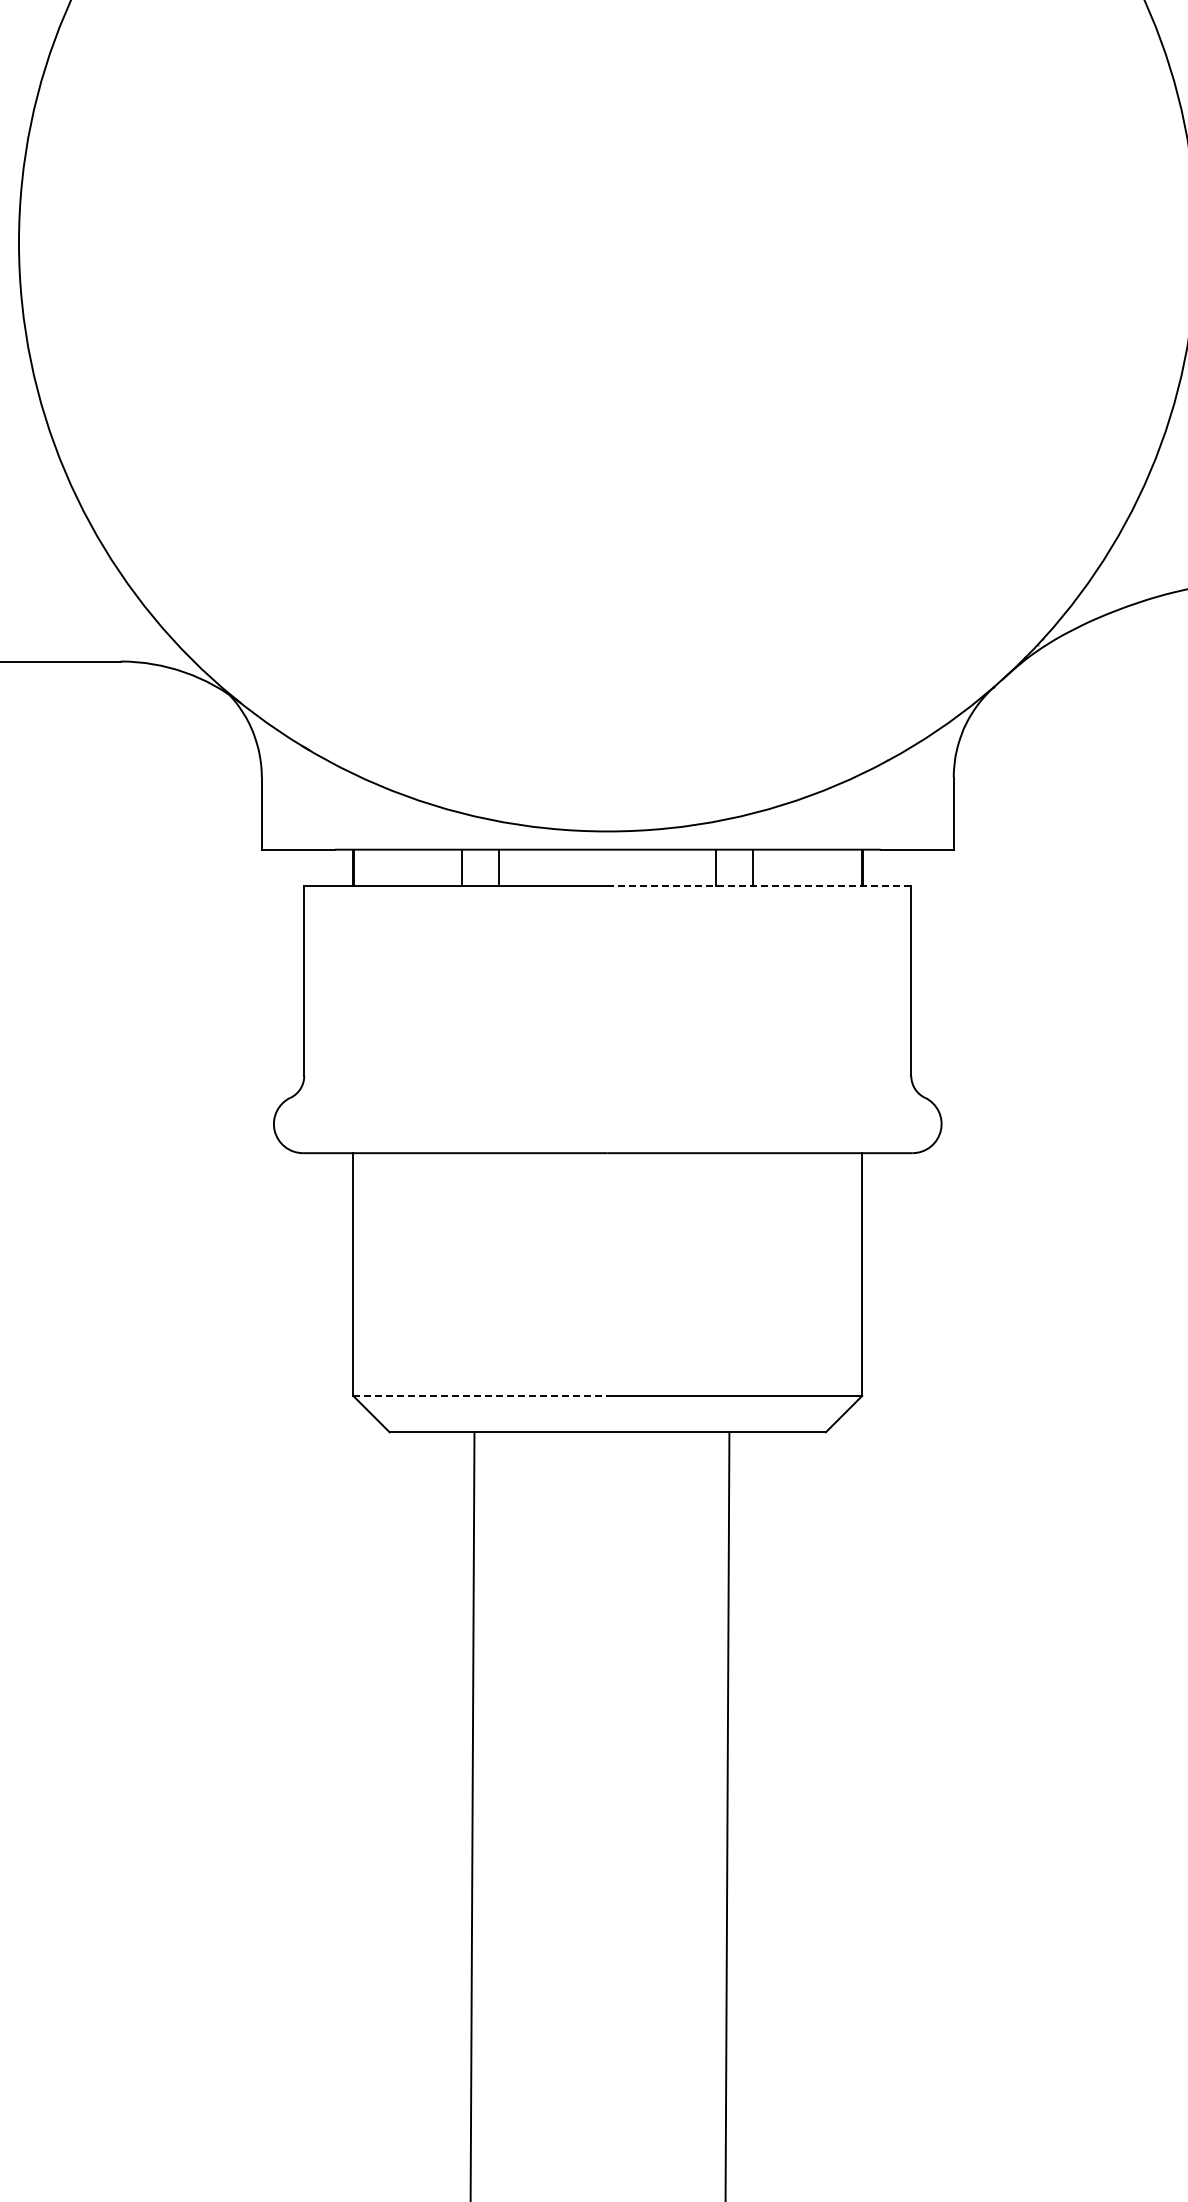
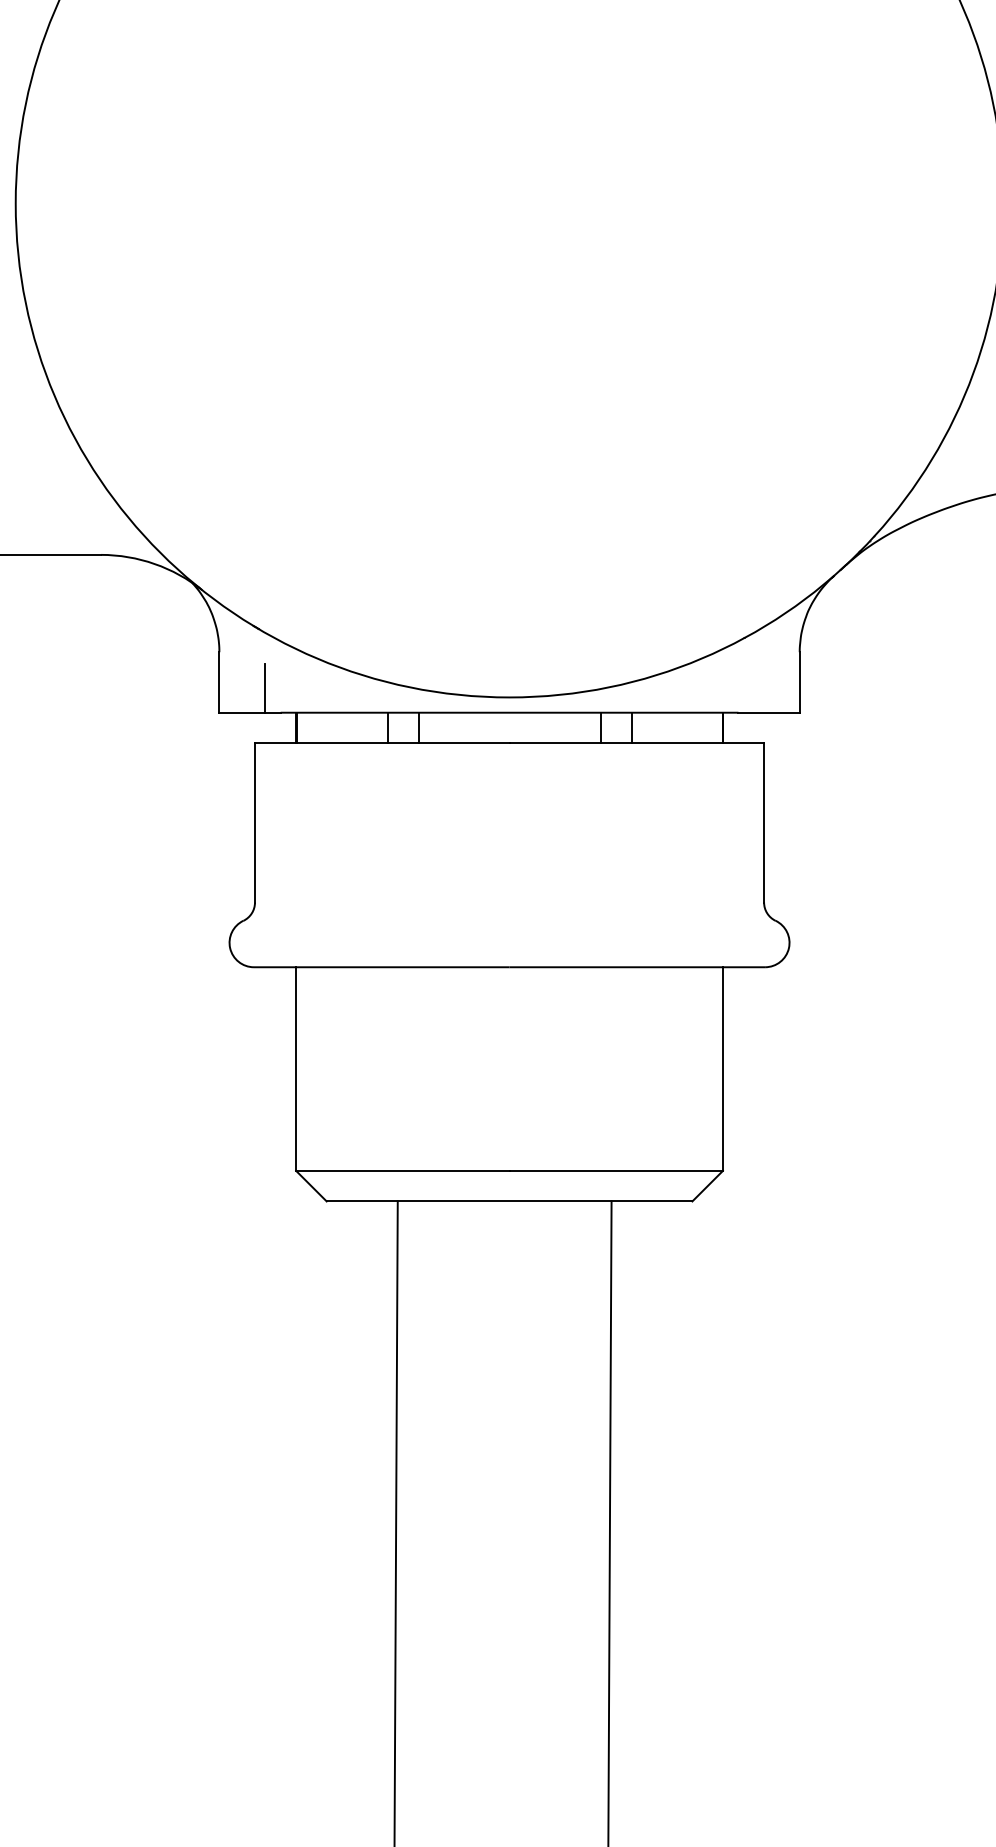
line: (316, 820) -> (265, 688), added
line: (759, 886) -> (636, 743), dashed -> solid
line: (481, 1395) -> (403, 1170), dashed -> solid

